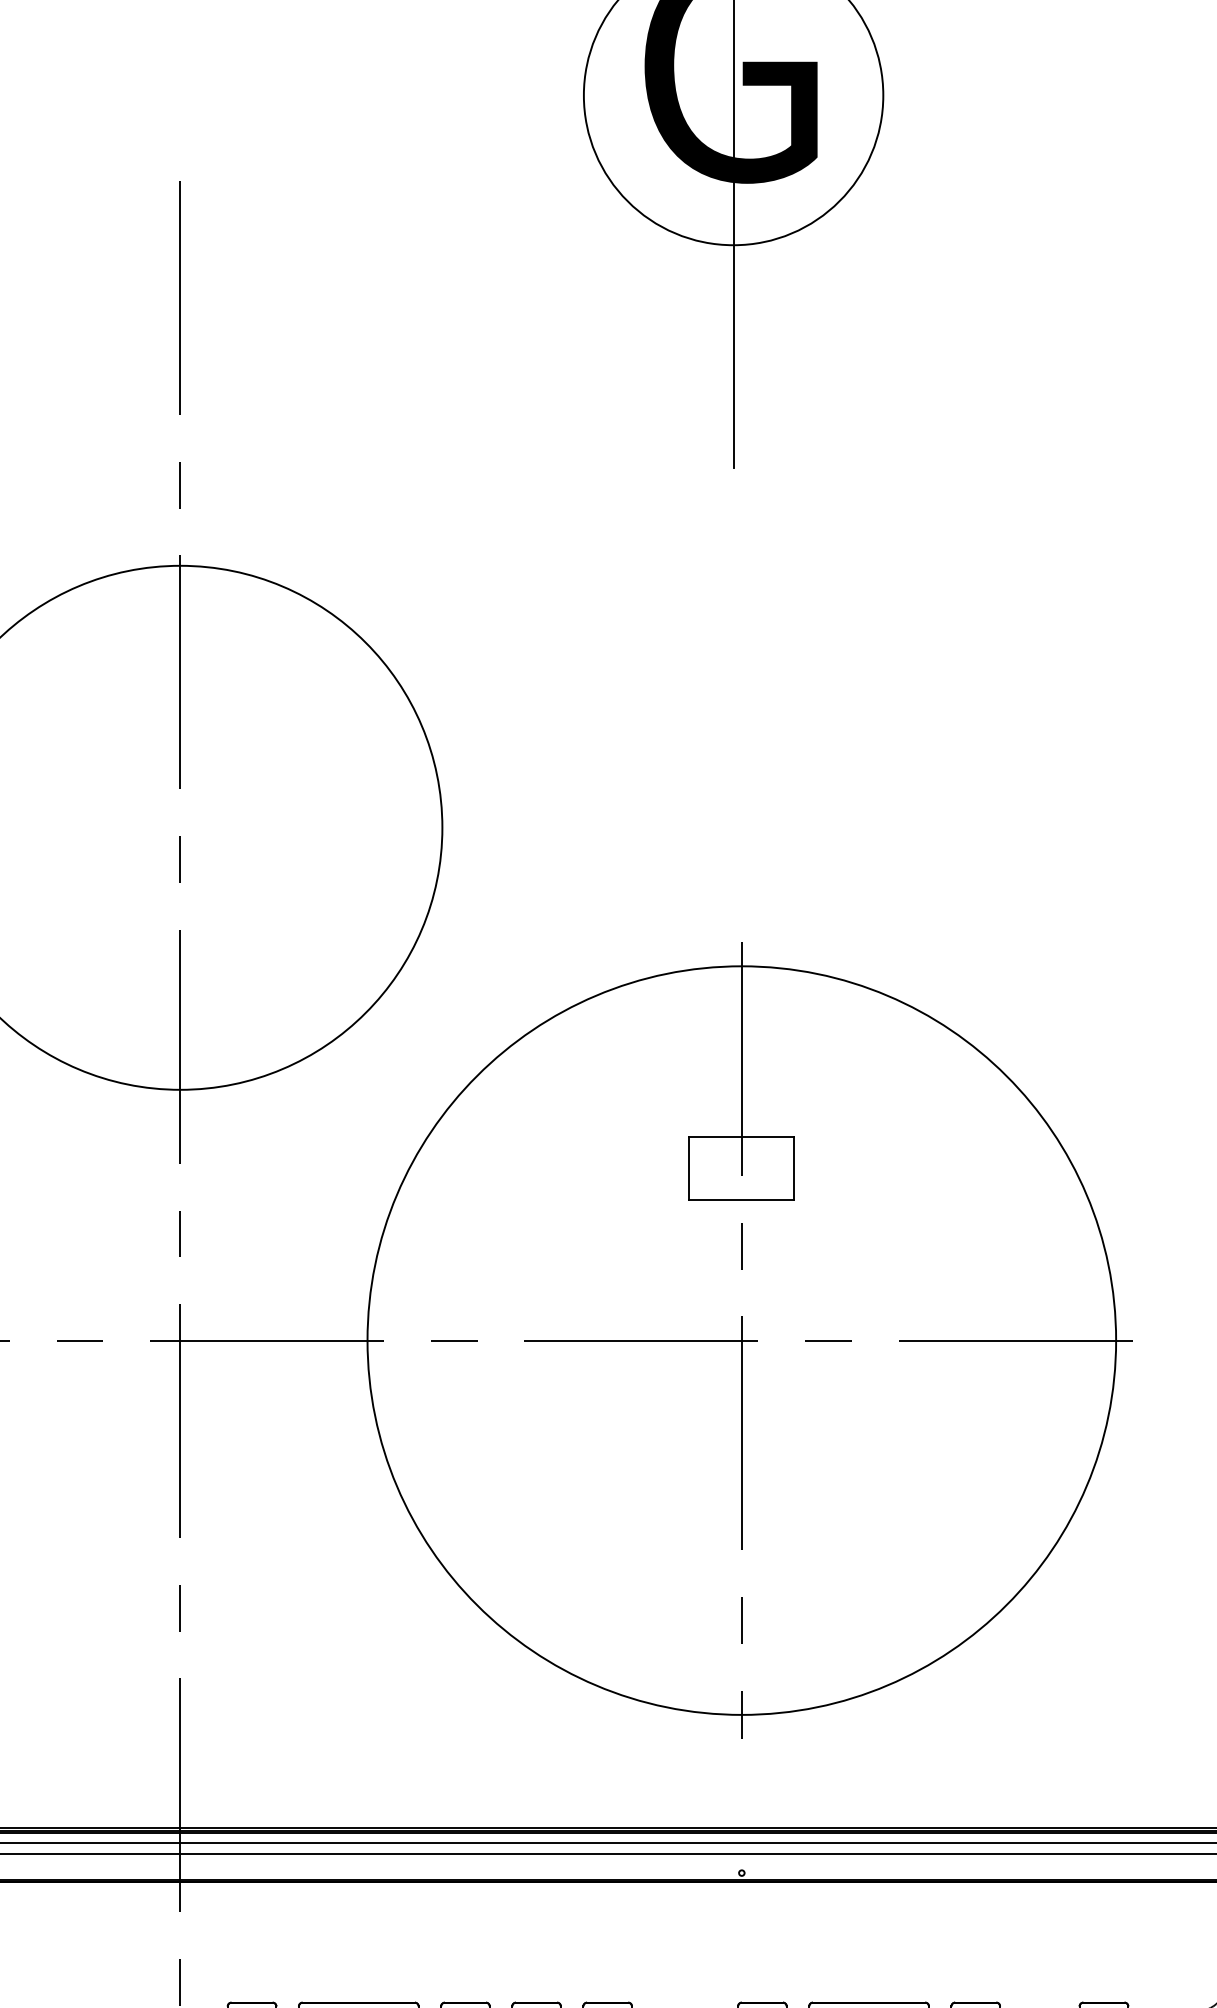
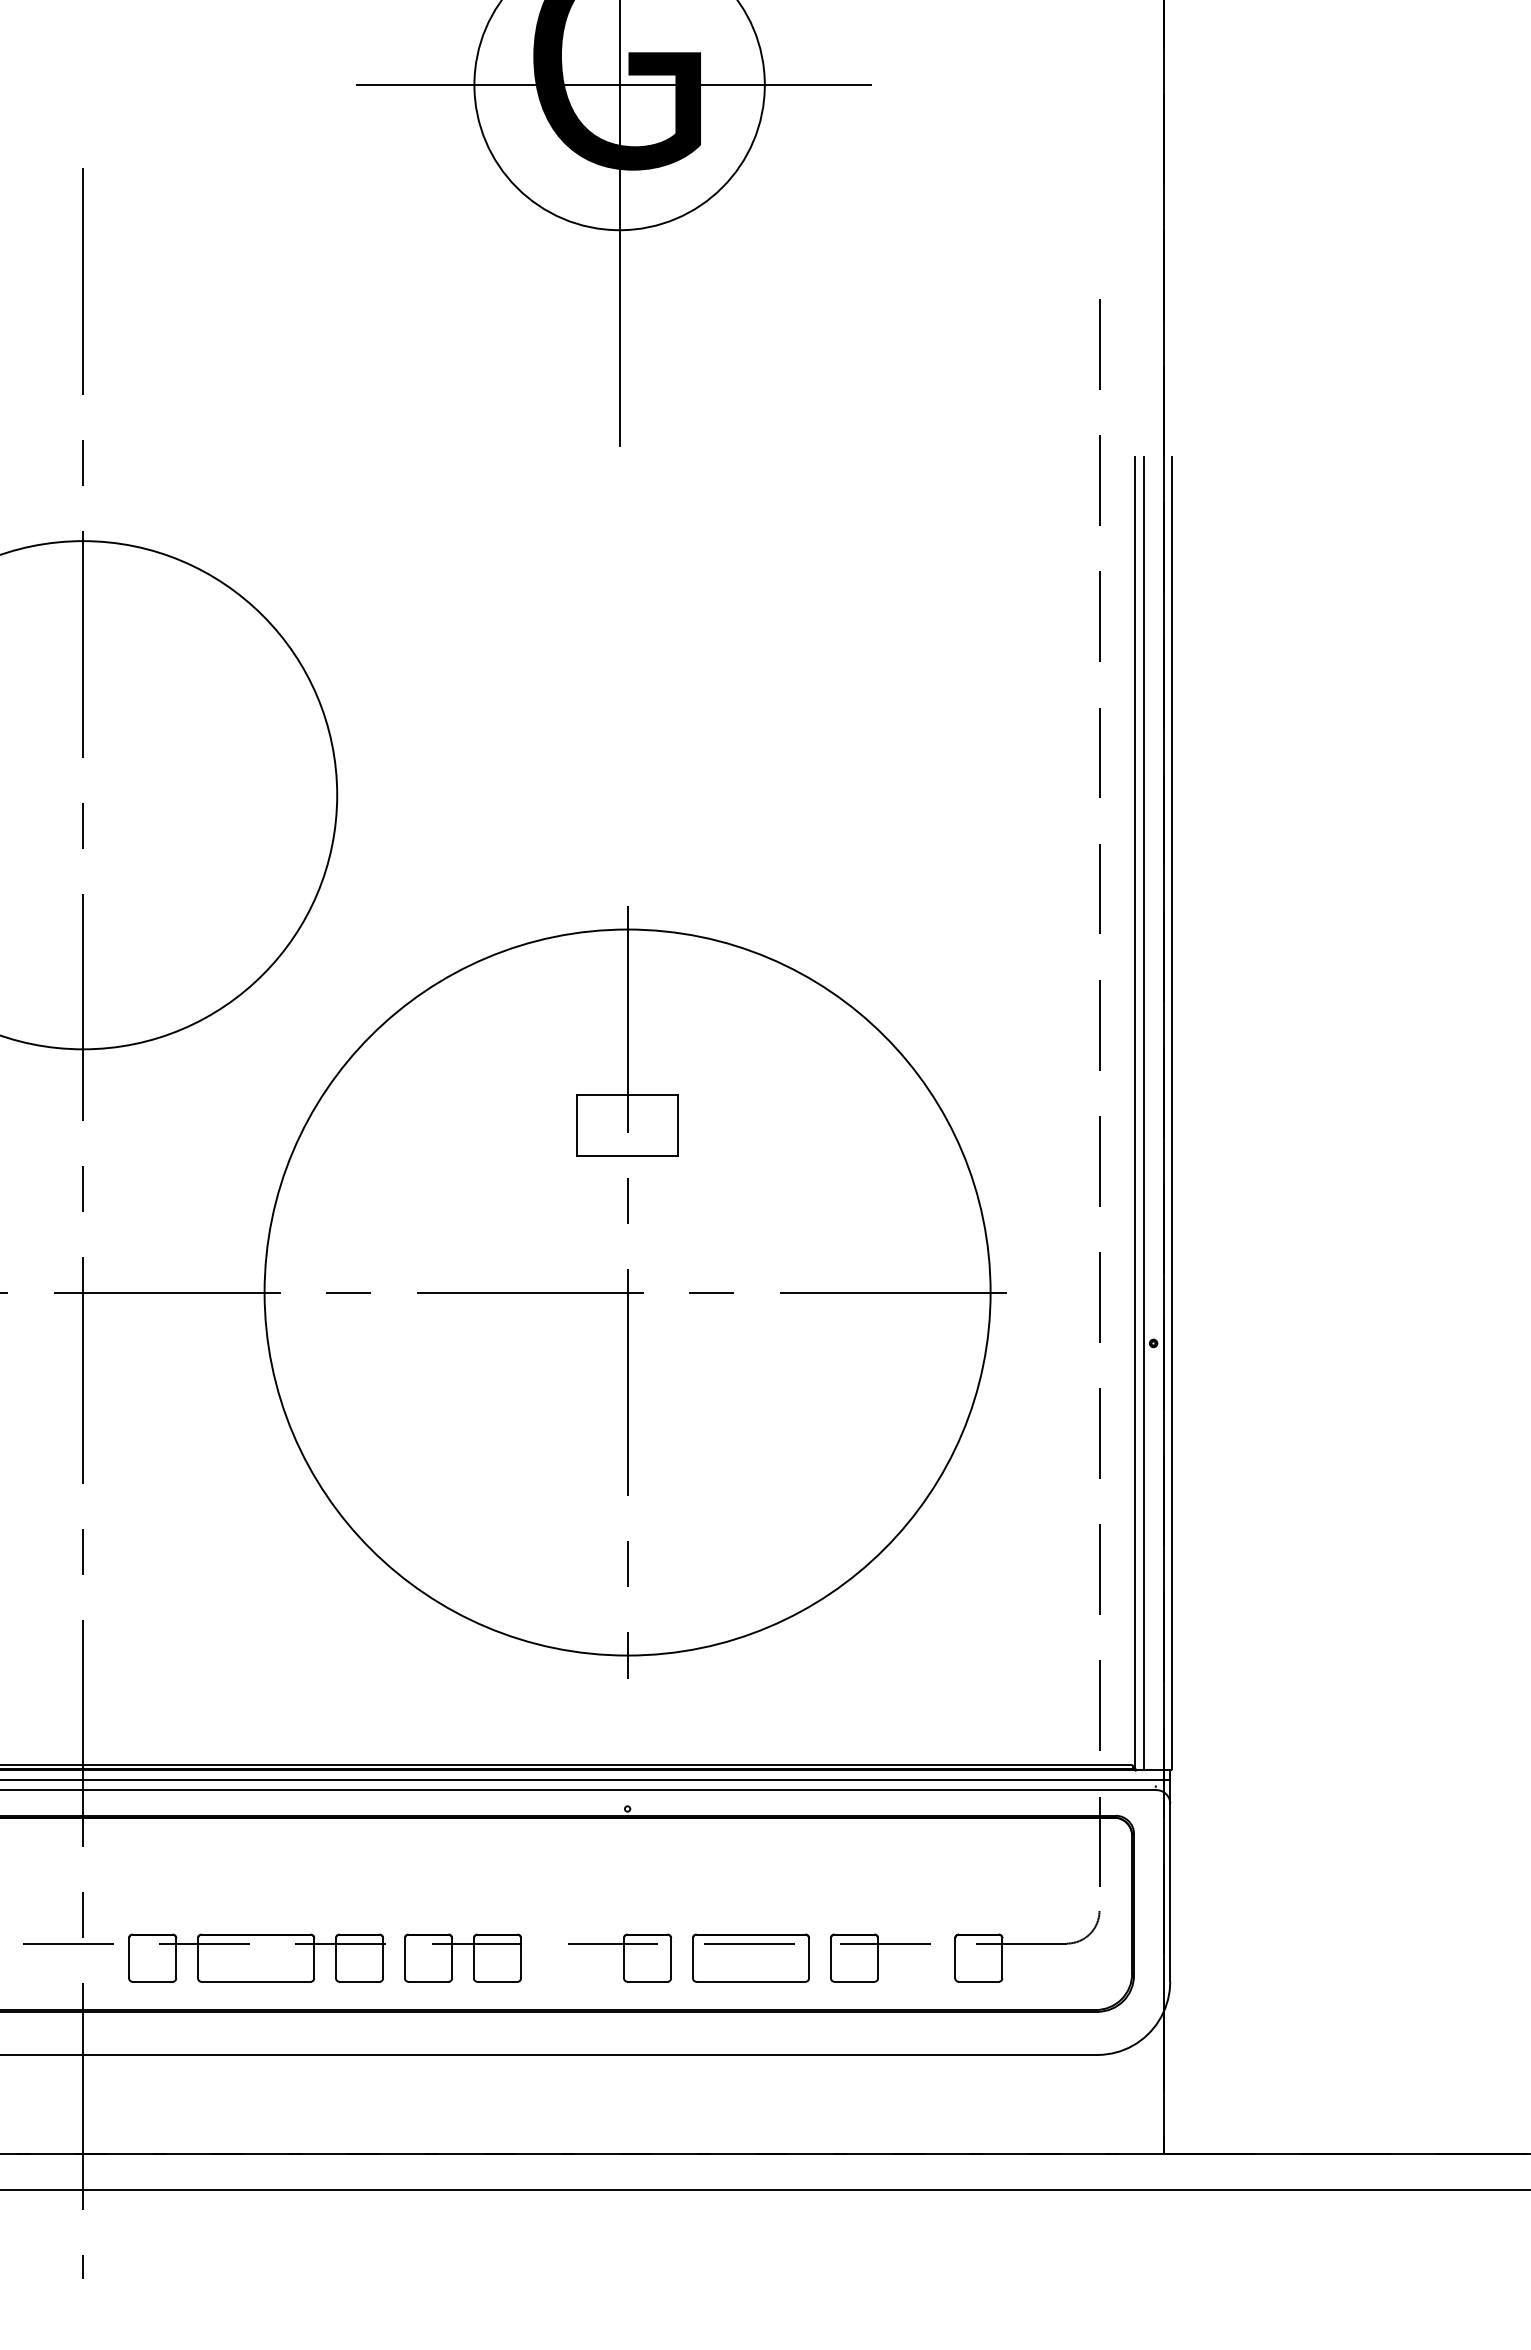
line: (727, 96) -> (613, 85), added

